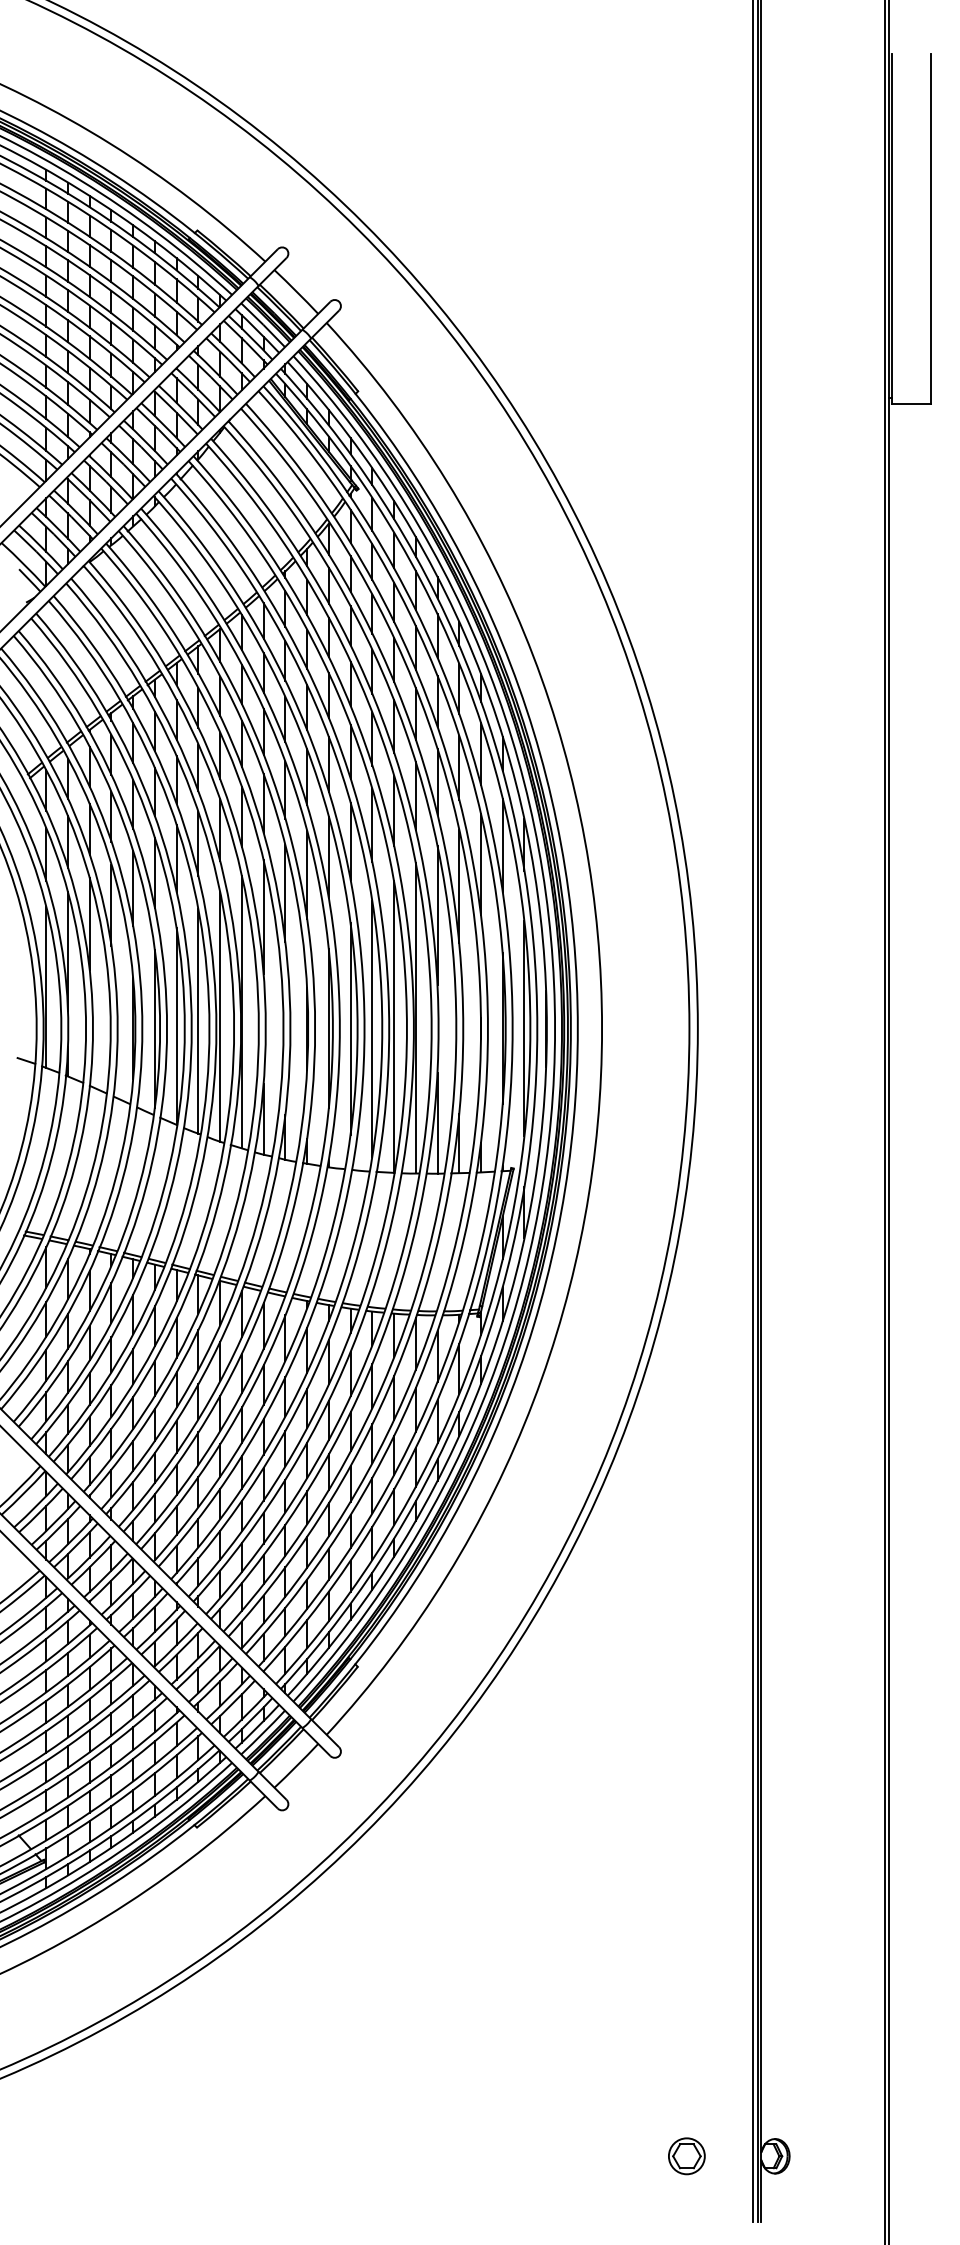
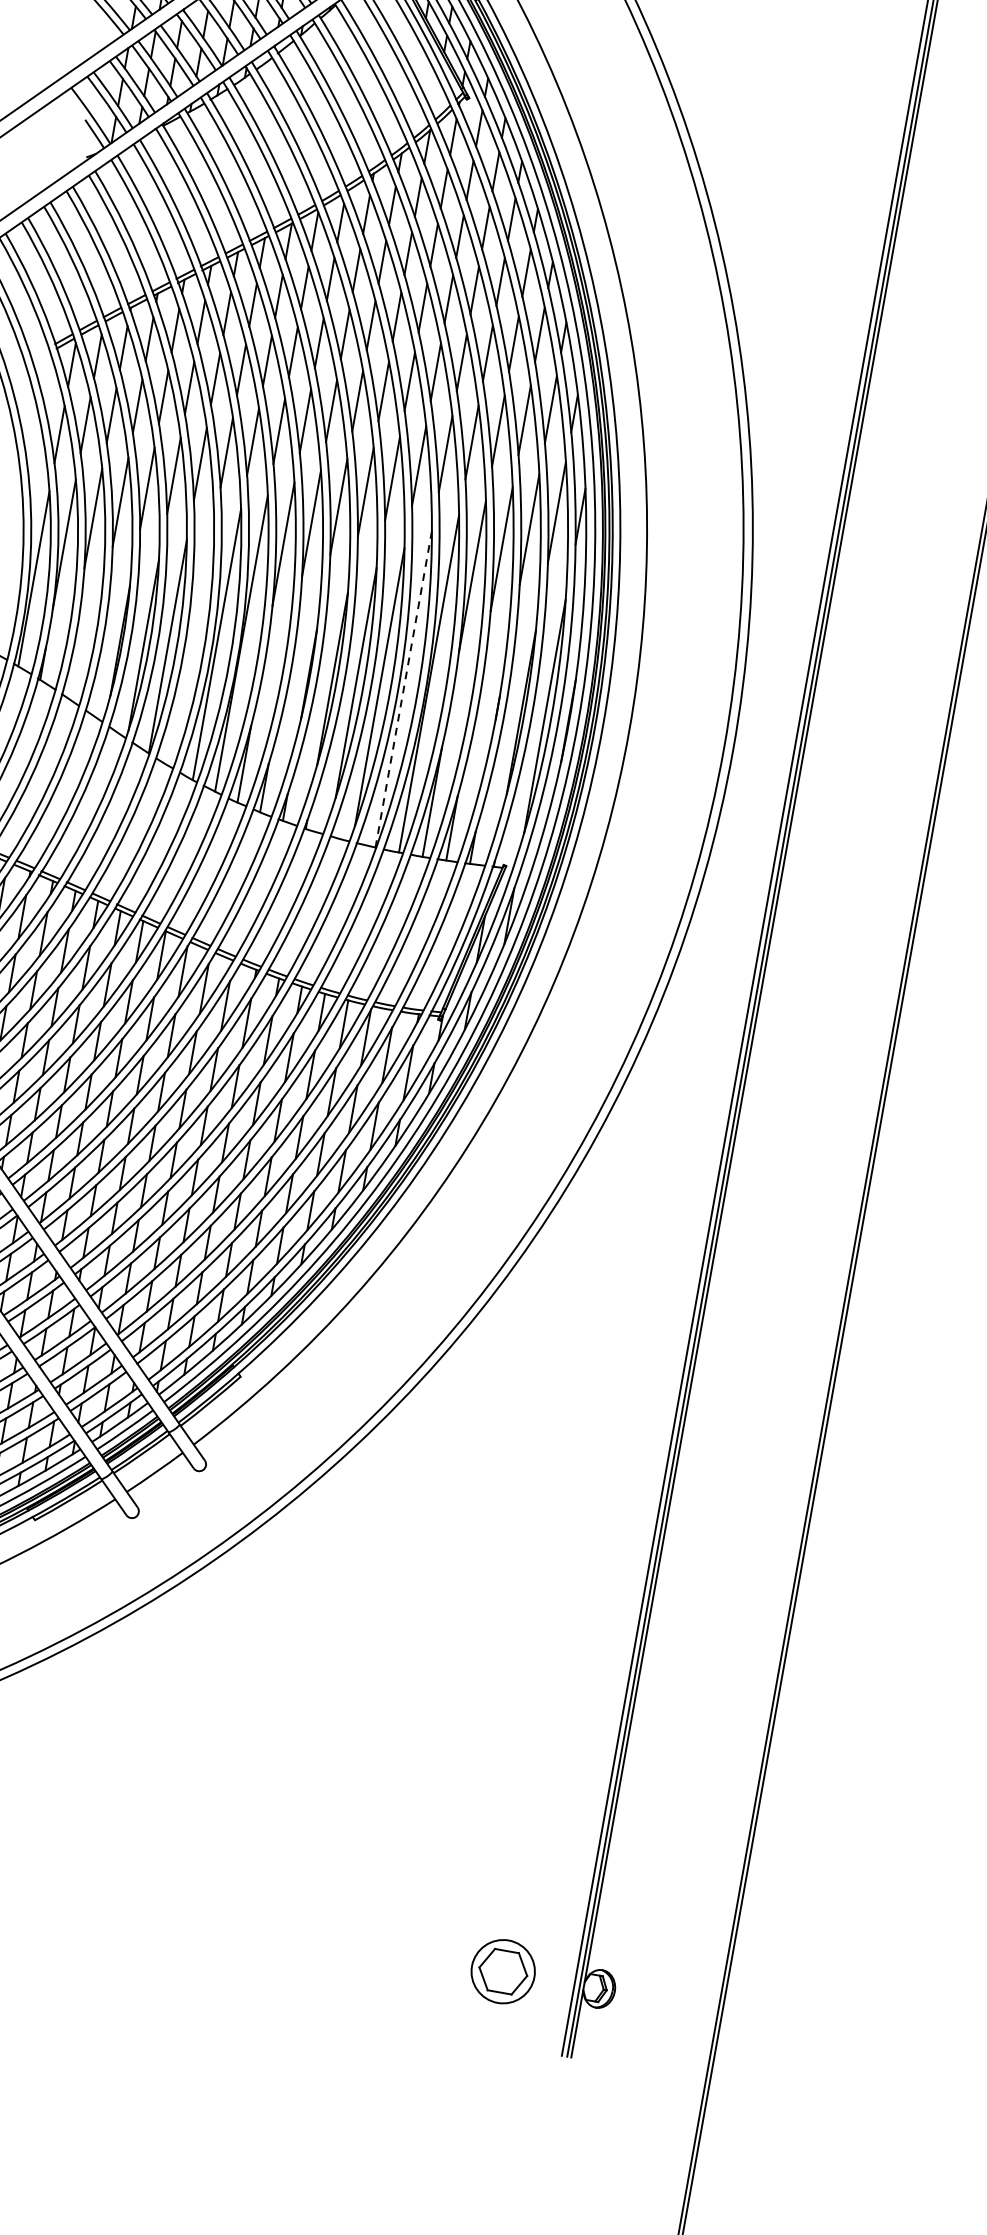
line: (198, 1021) -> (192, 645), removed
line: (394, 1027) -> (404, 689), solid -> dashed
part: (686, 2156) -> (502, 1971), size x1.6

